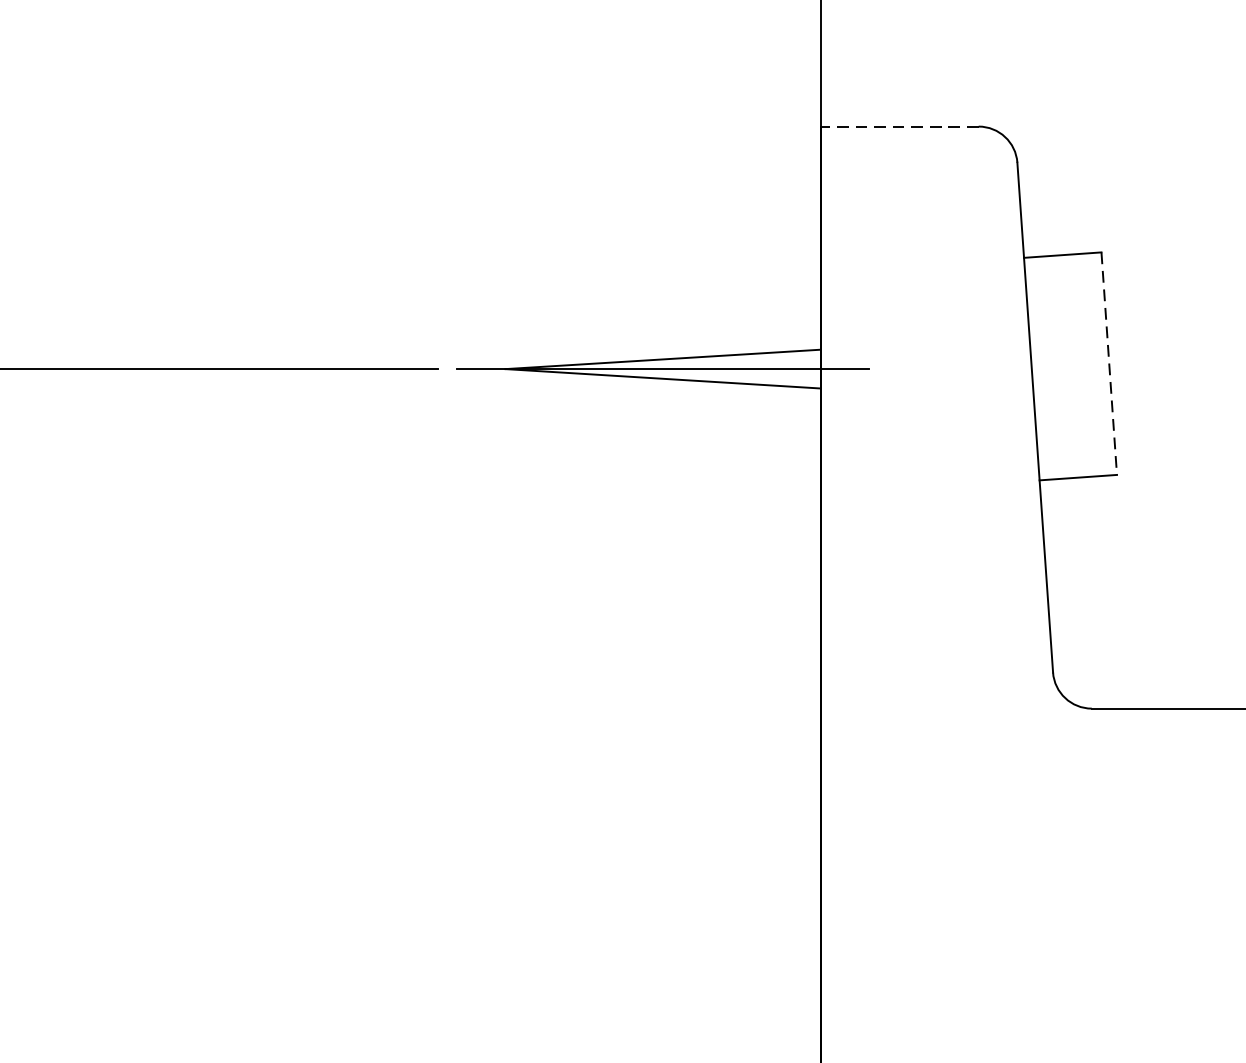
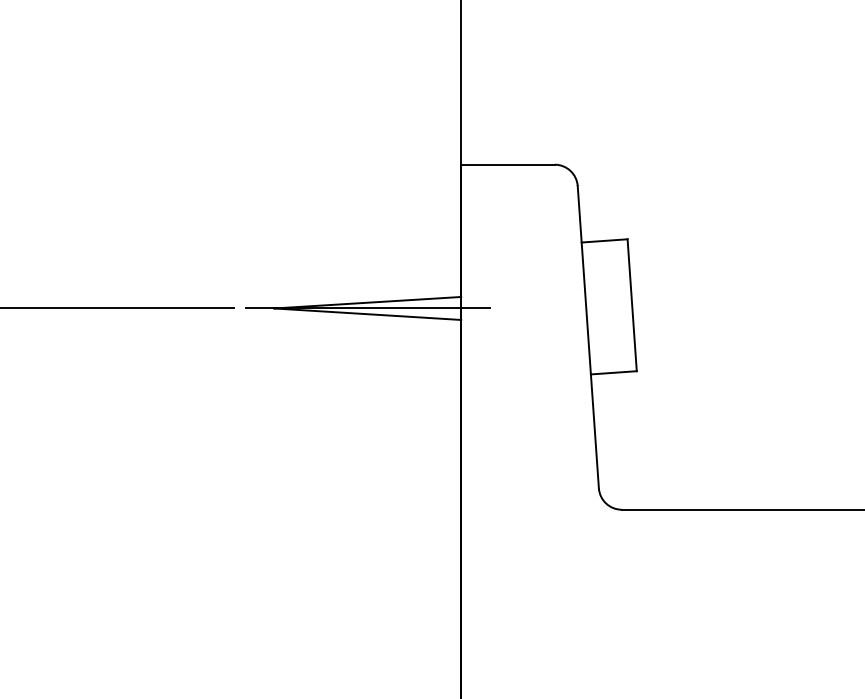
line: (900, 126) -> (508, 164), dashed -> solid
line: (1109, 364) -> (632, 305), dashed -> solid

